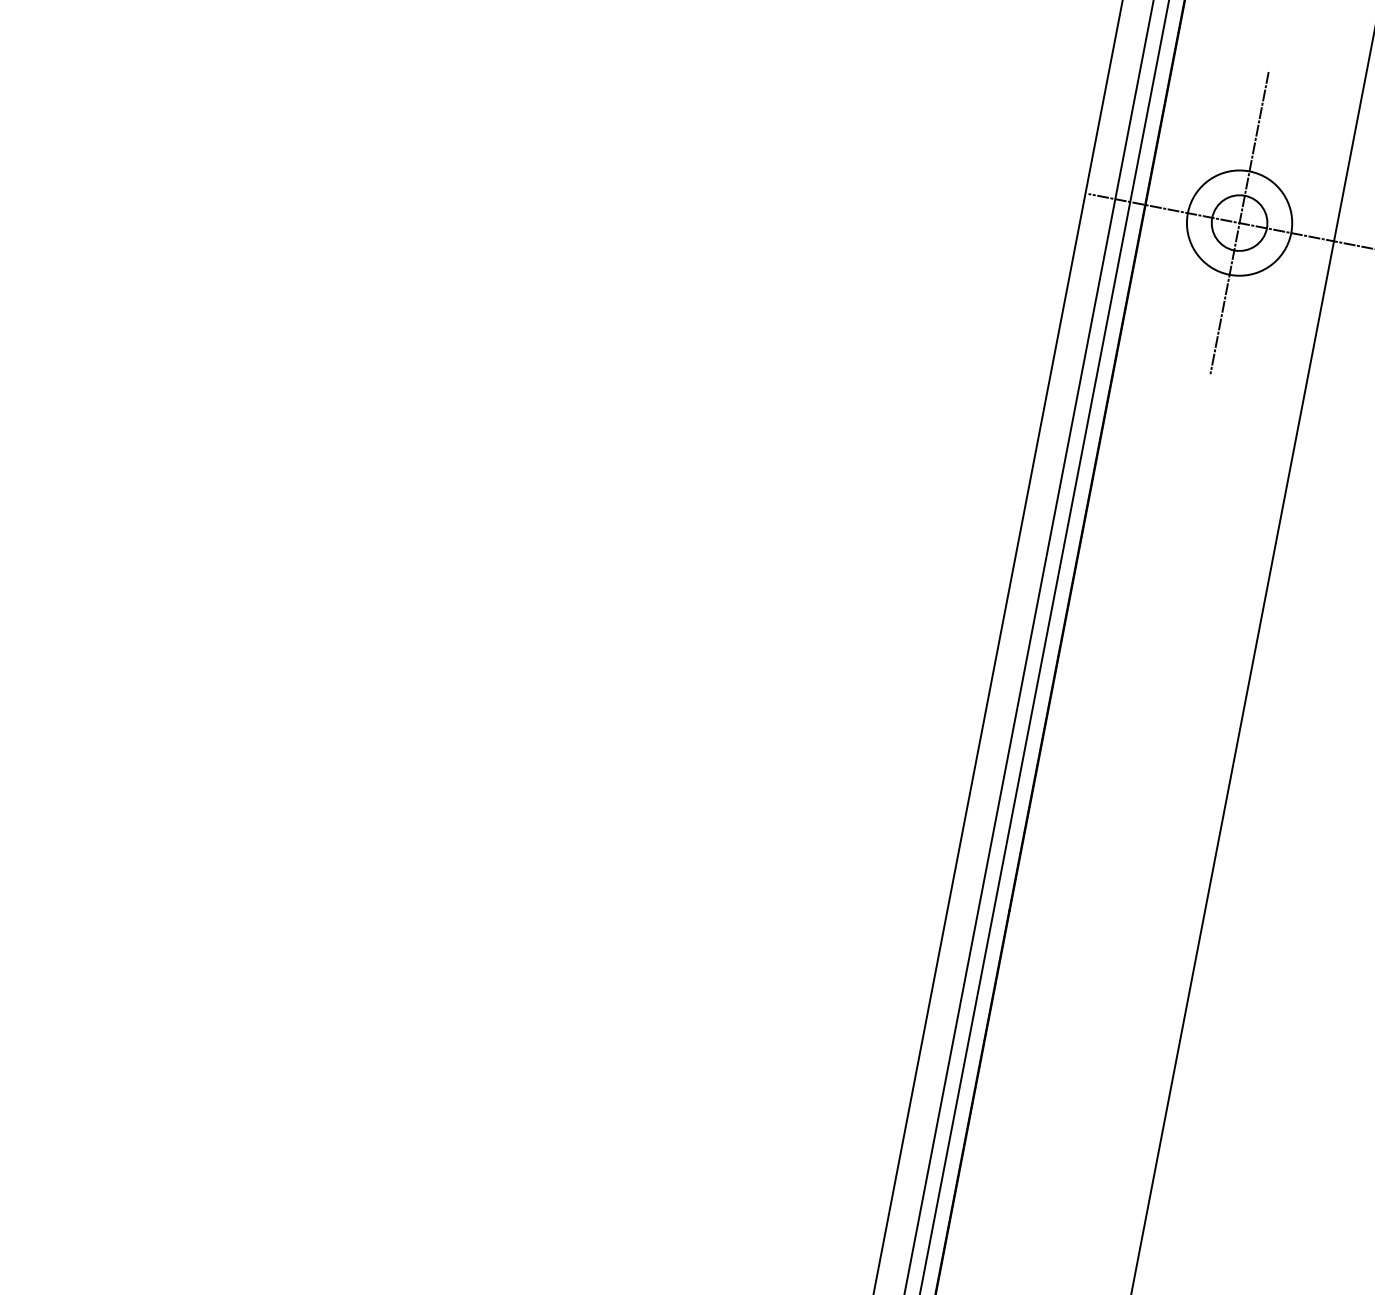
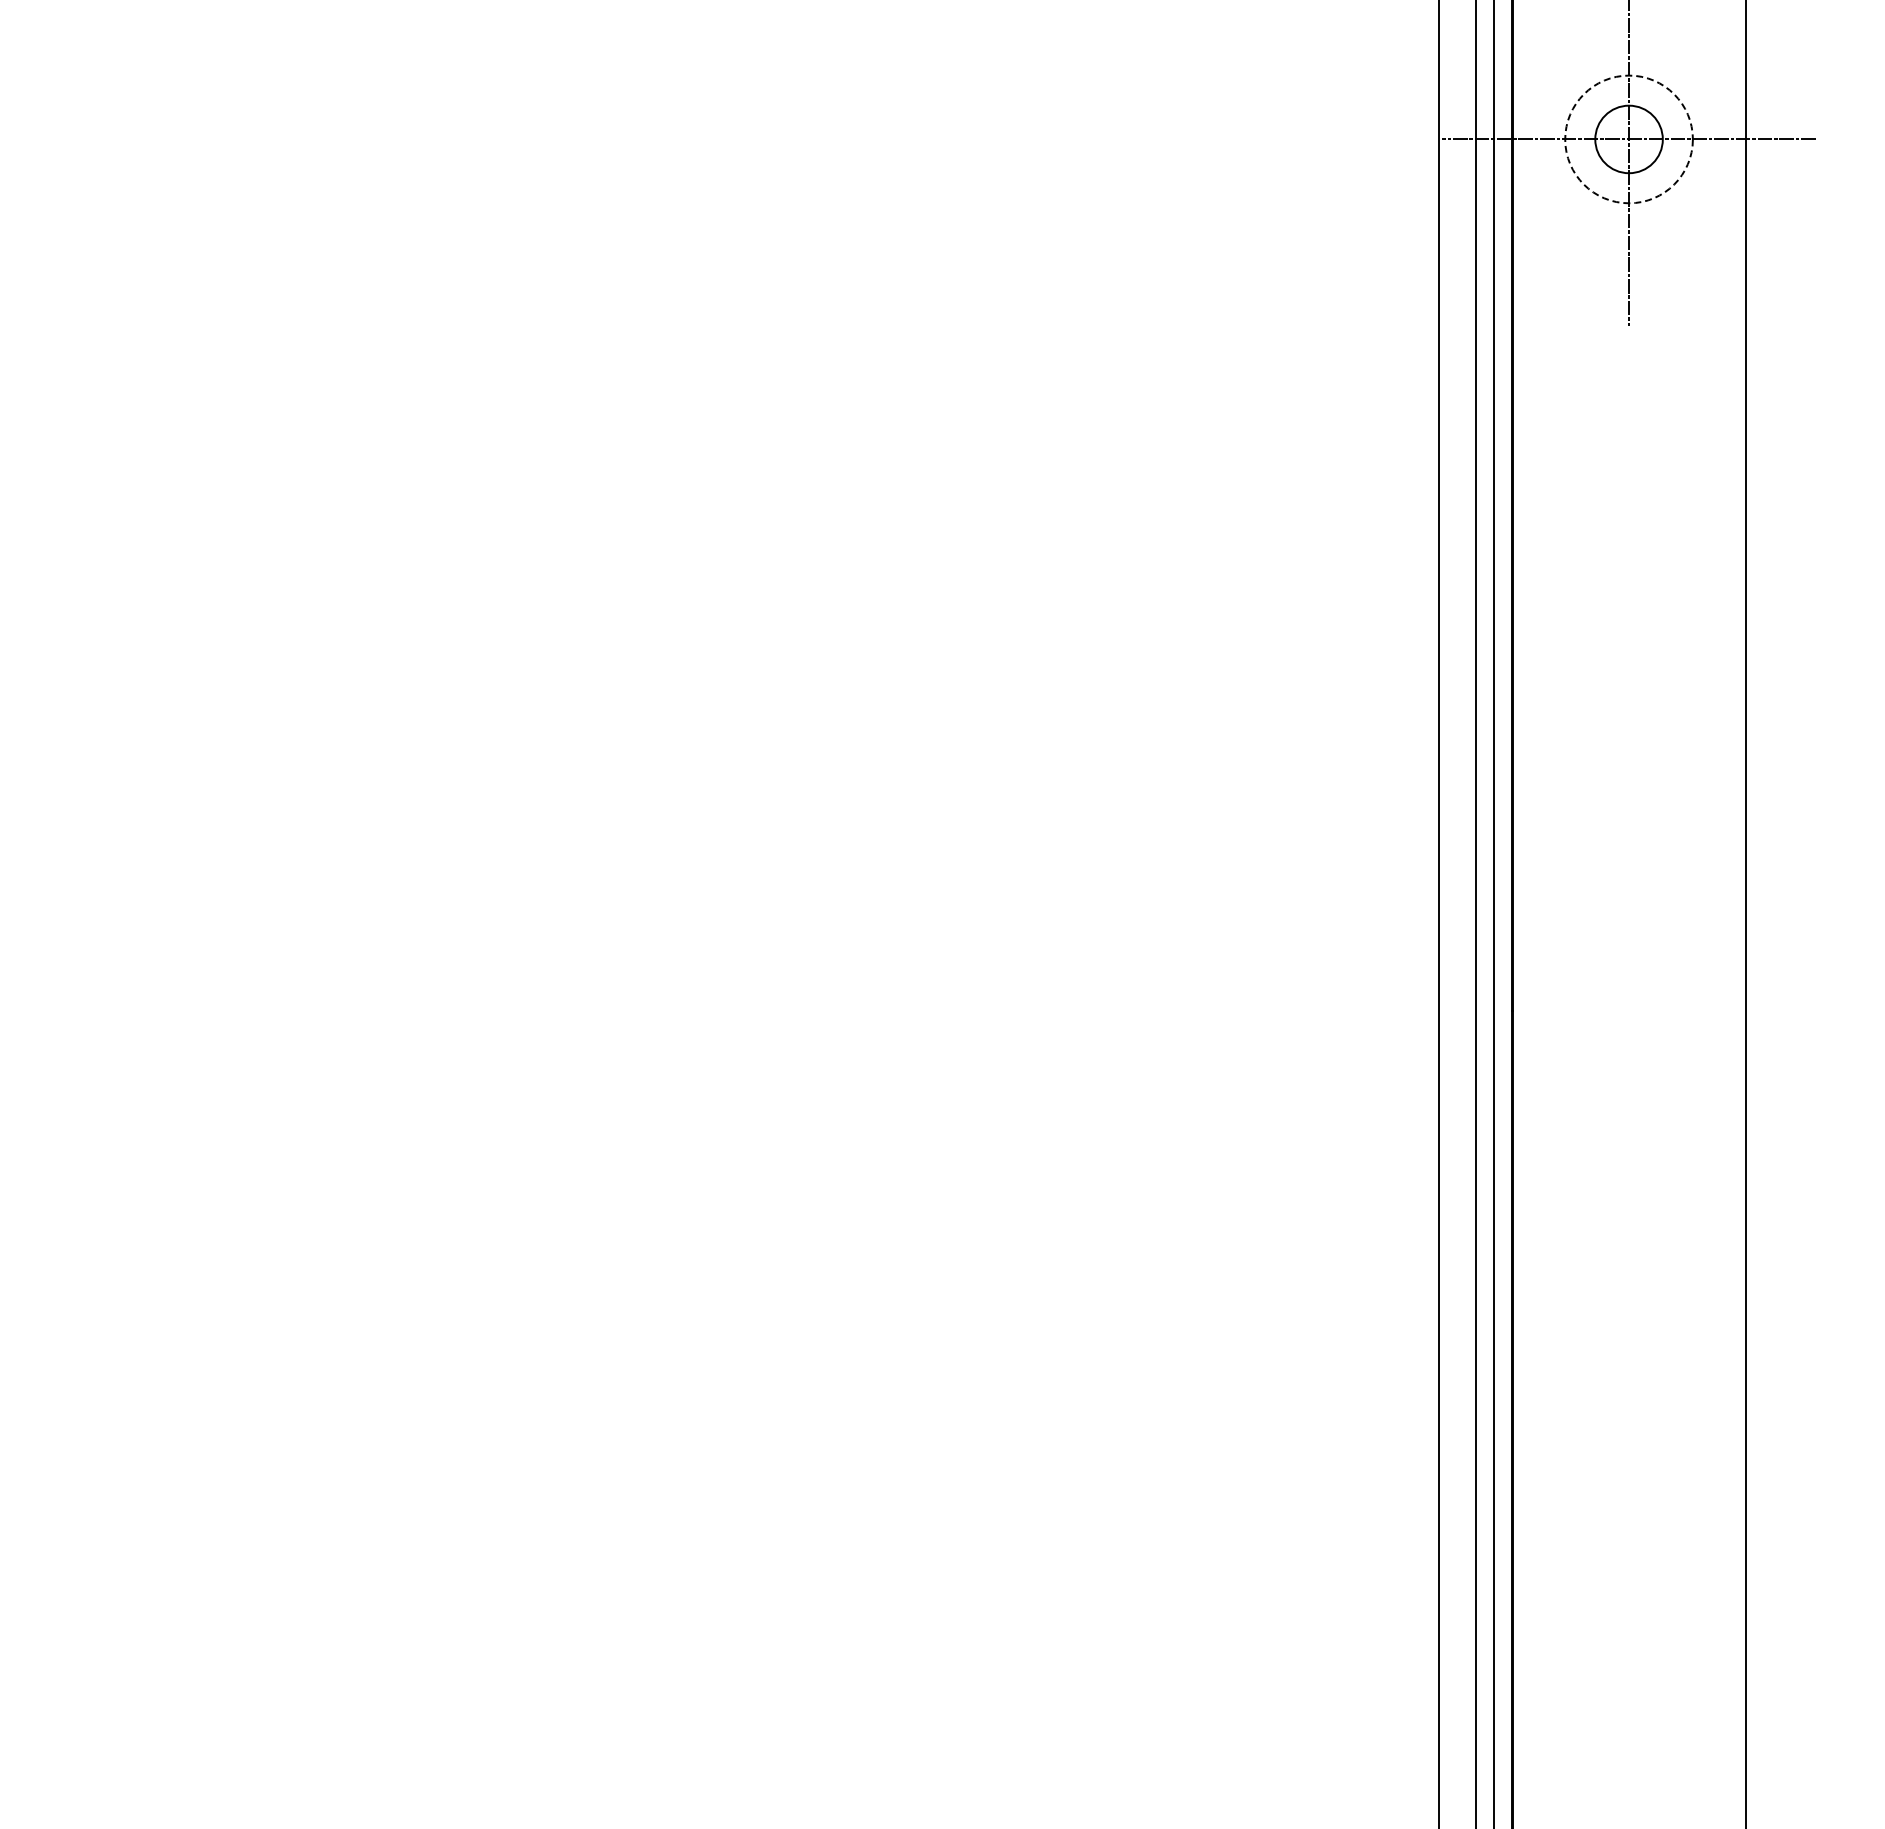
circle: (1239, 223) -> (1628, 139), solid -> dashed

